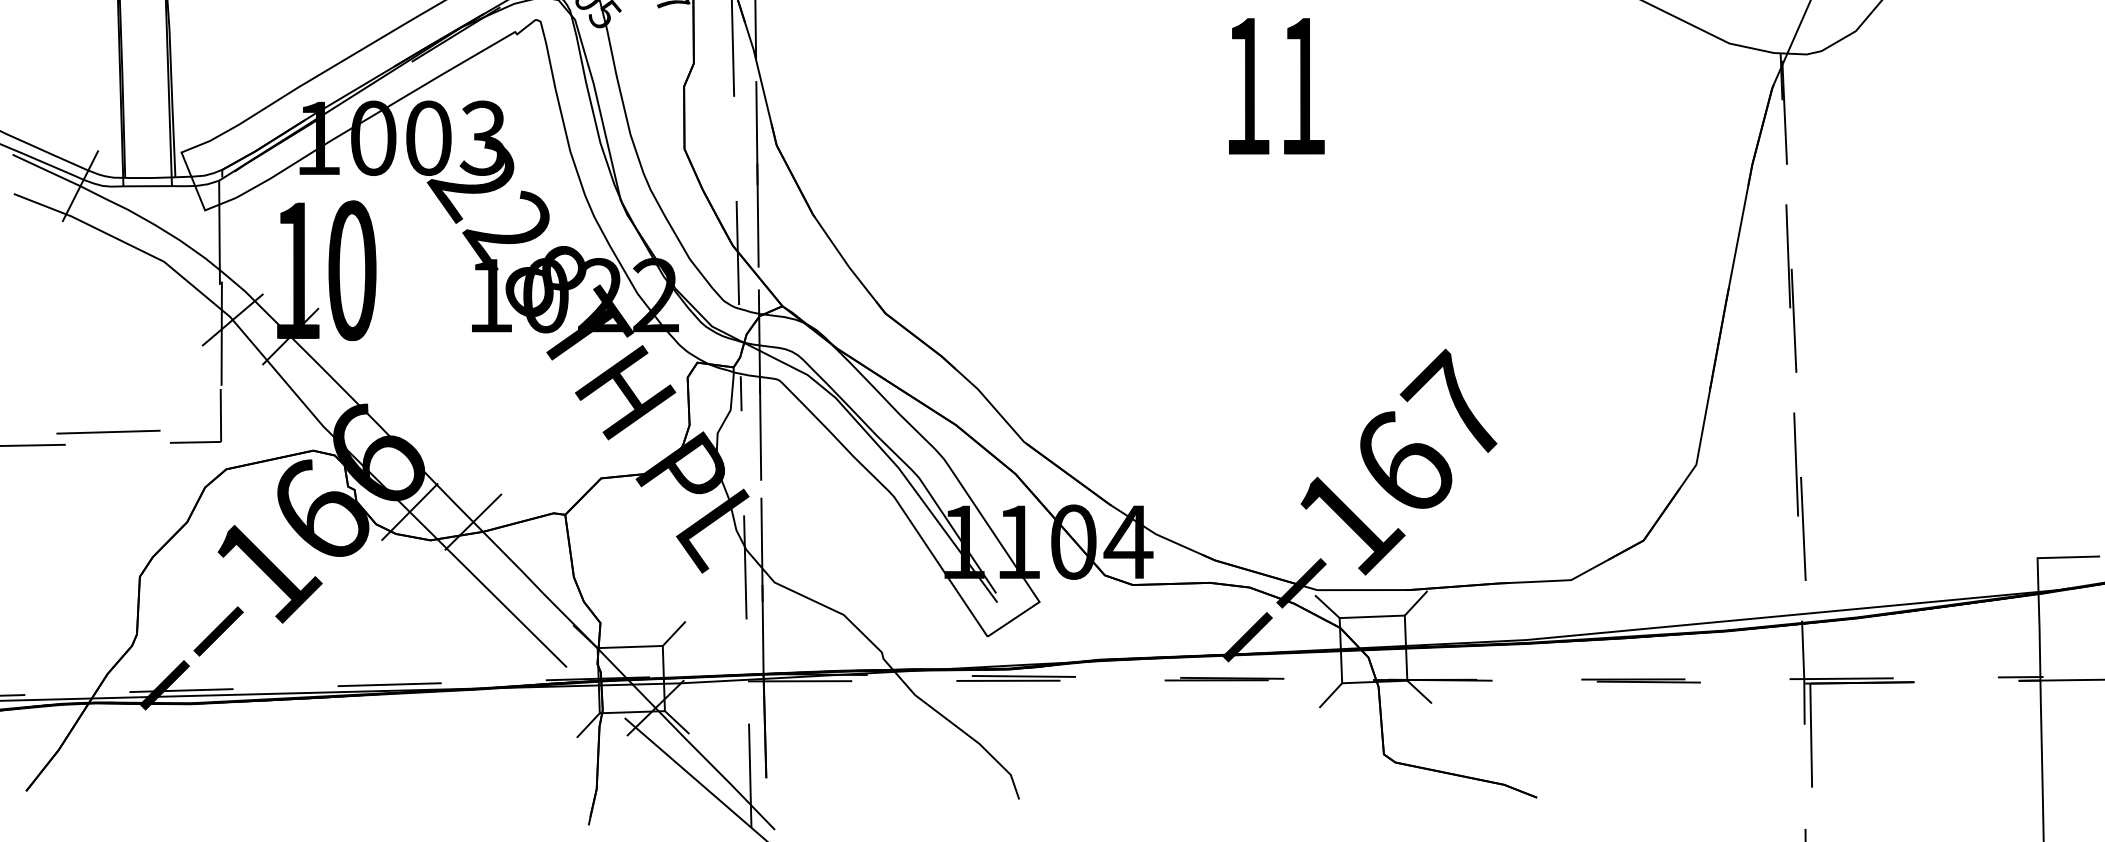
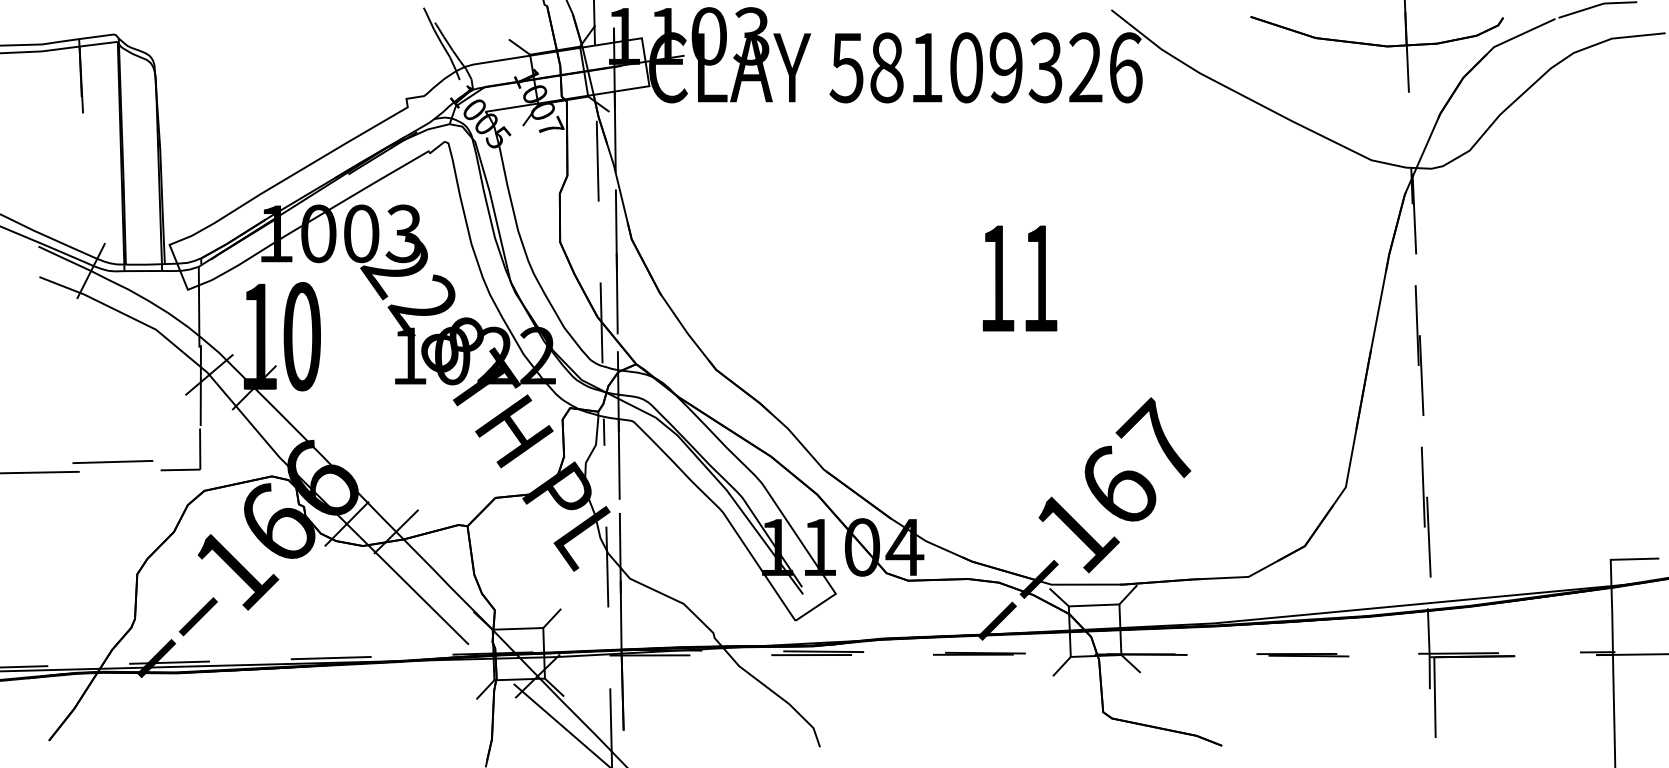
text: (1276, 86) -> (1019, 278), moved

